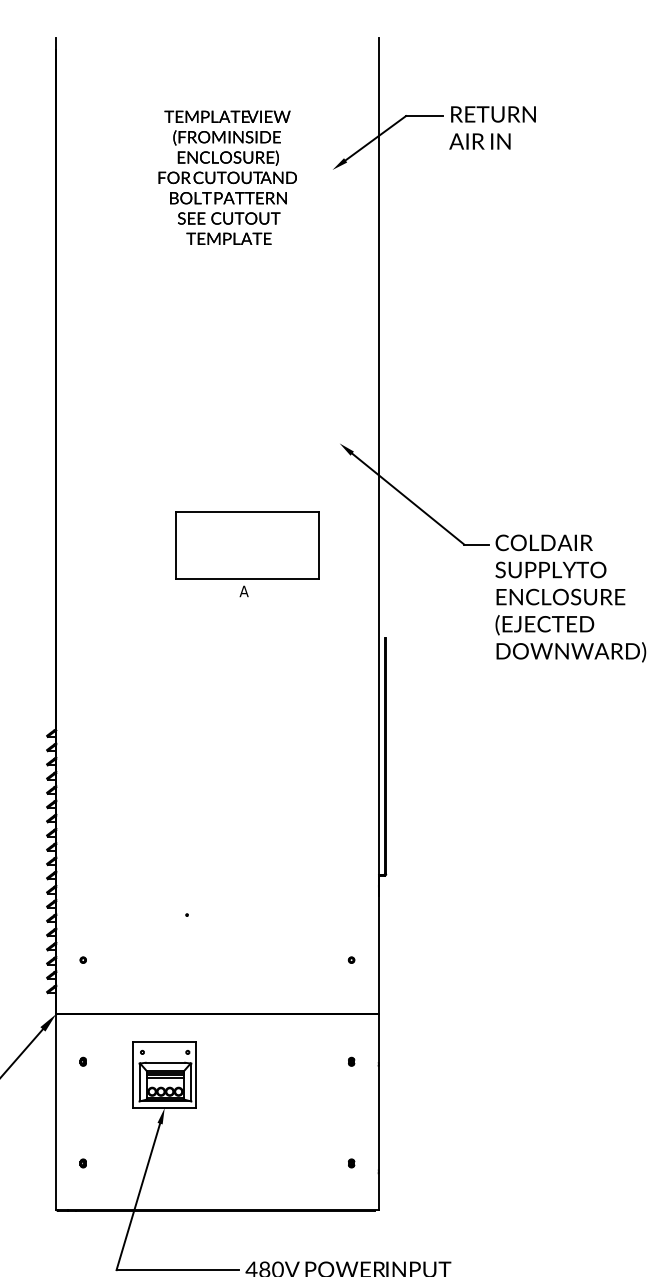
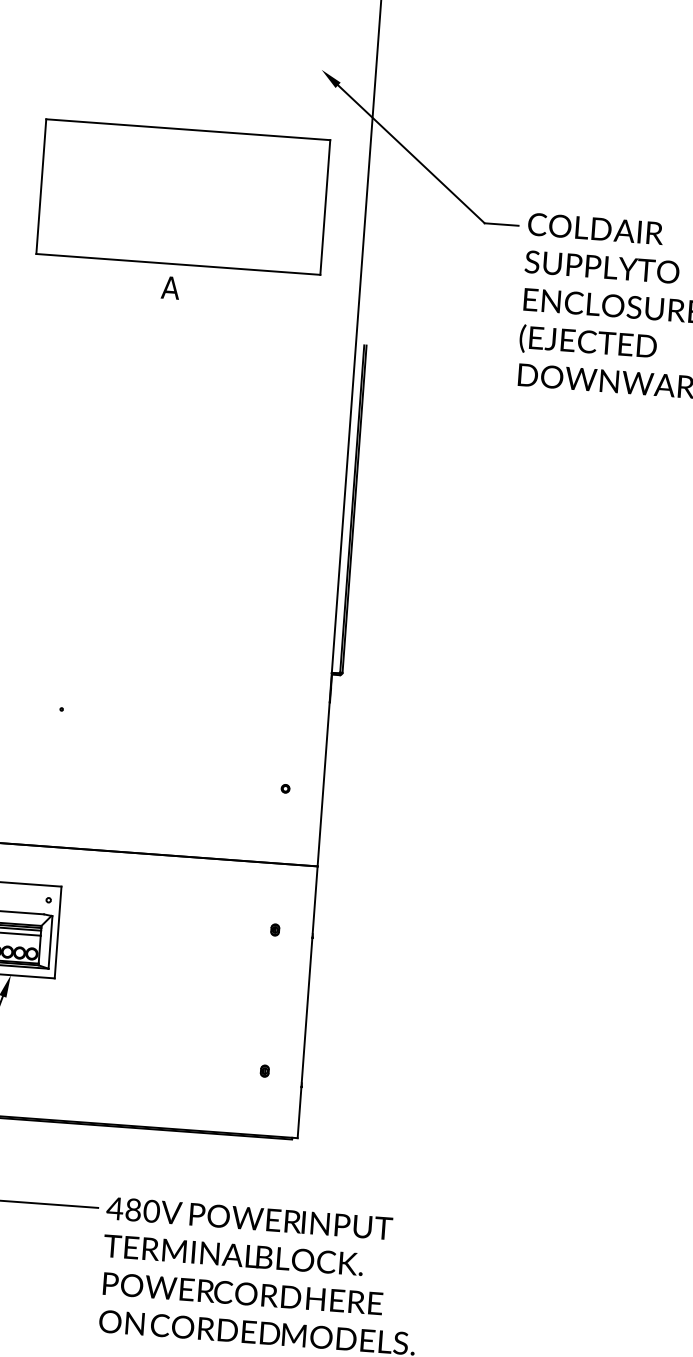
part: (246, 553) -> (181, 213), size x1.43

